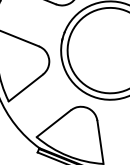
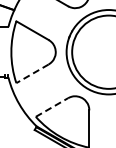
line: (25, 87) -> (32, 73), solid -> dashed
line: (54, 123) -> (52, 107), solid -> dashed

